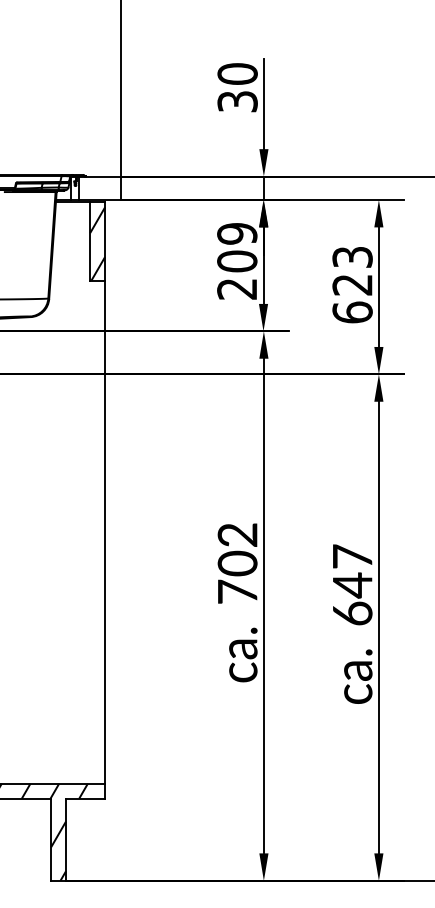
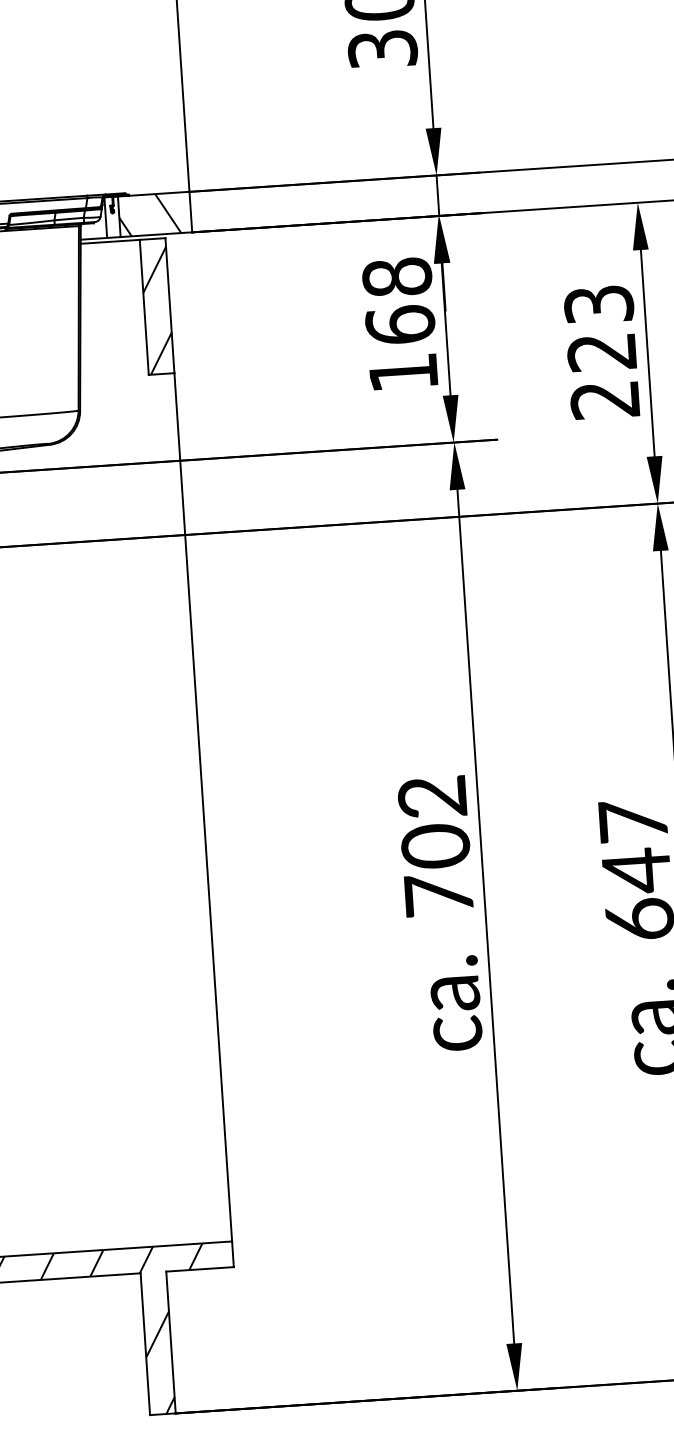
hatch: (96, 188) -> (149, 215), added
text: (237, 261) -> (400, 325), 209 -> 168
text: (352, 312) -> (605, 399), 623 -> 223

